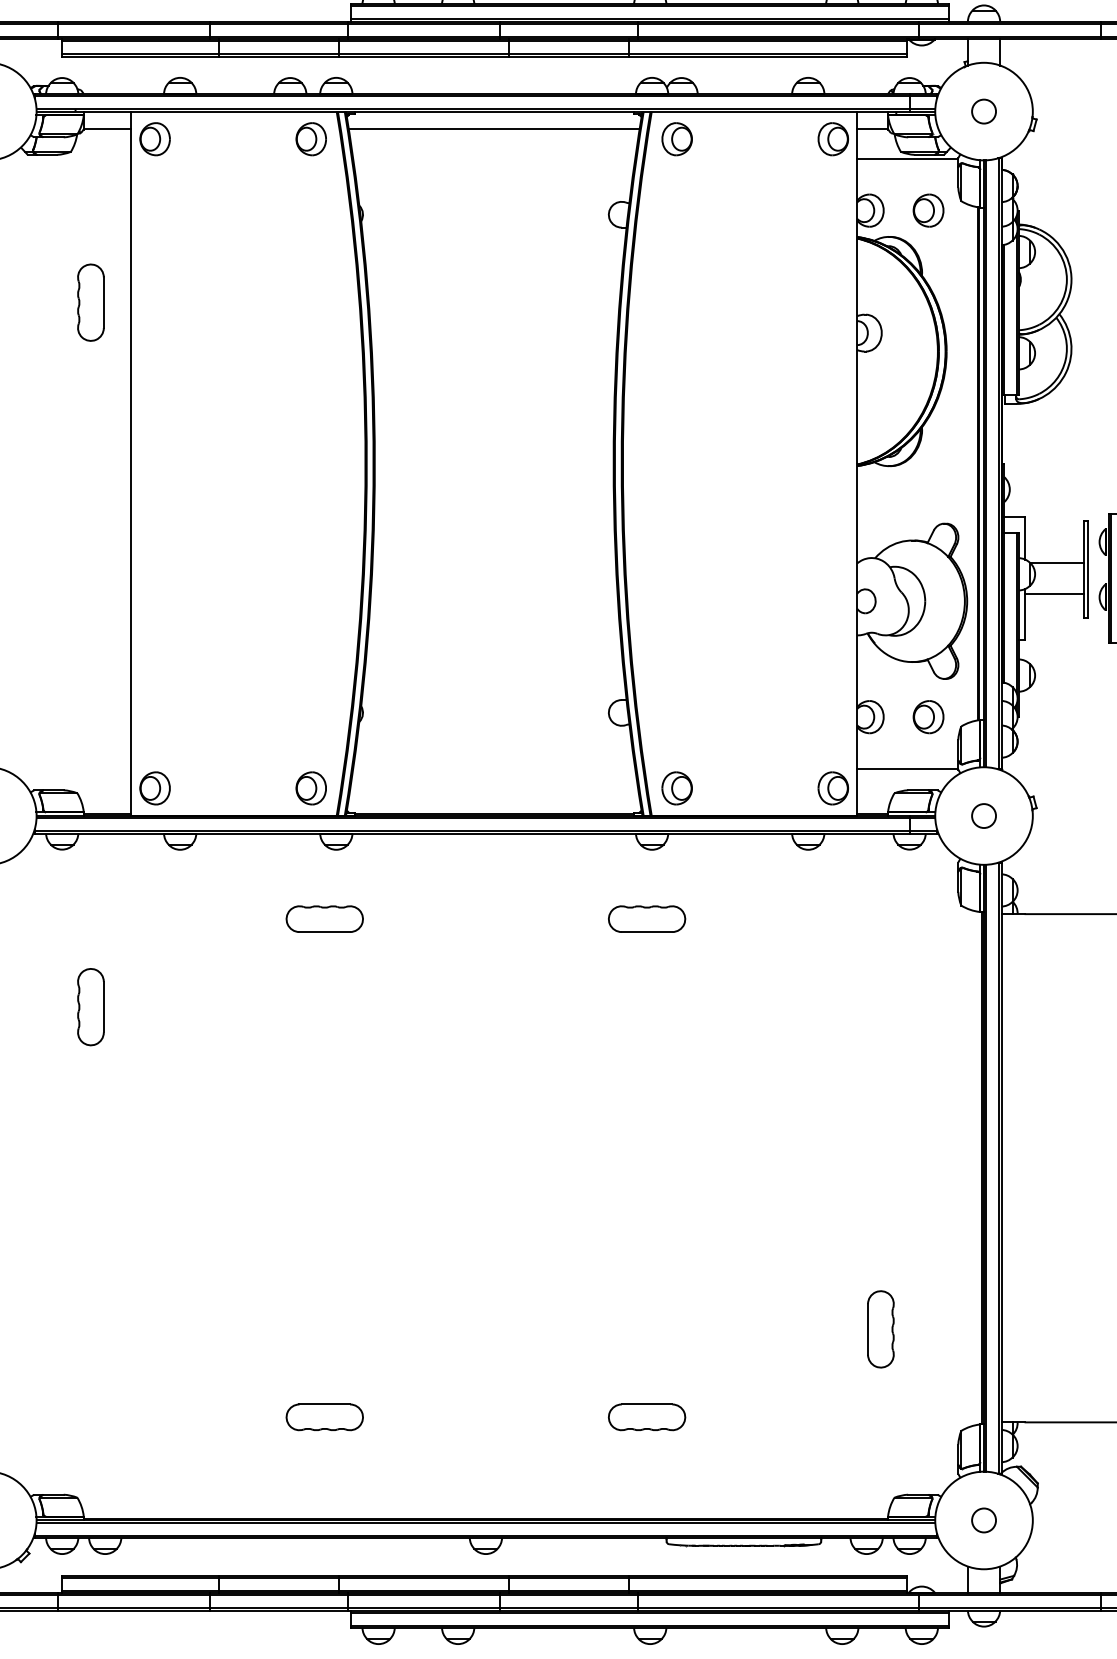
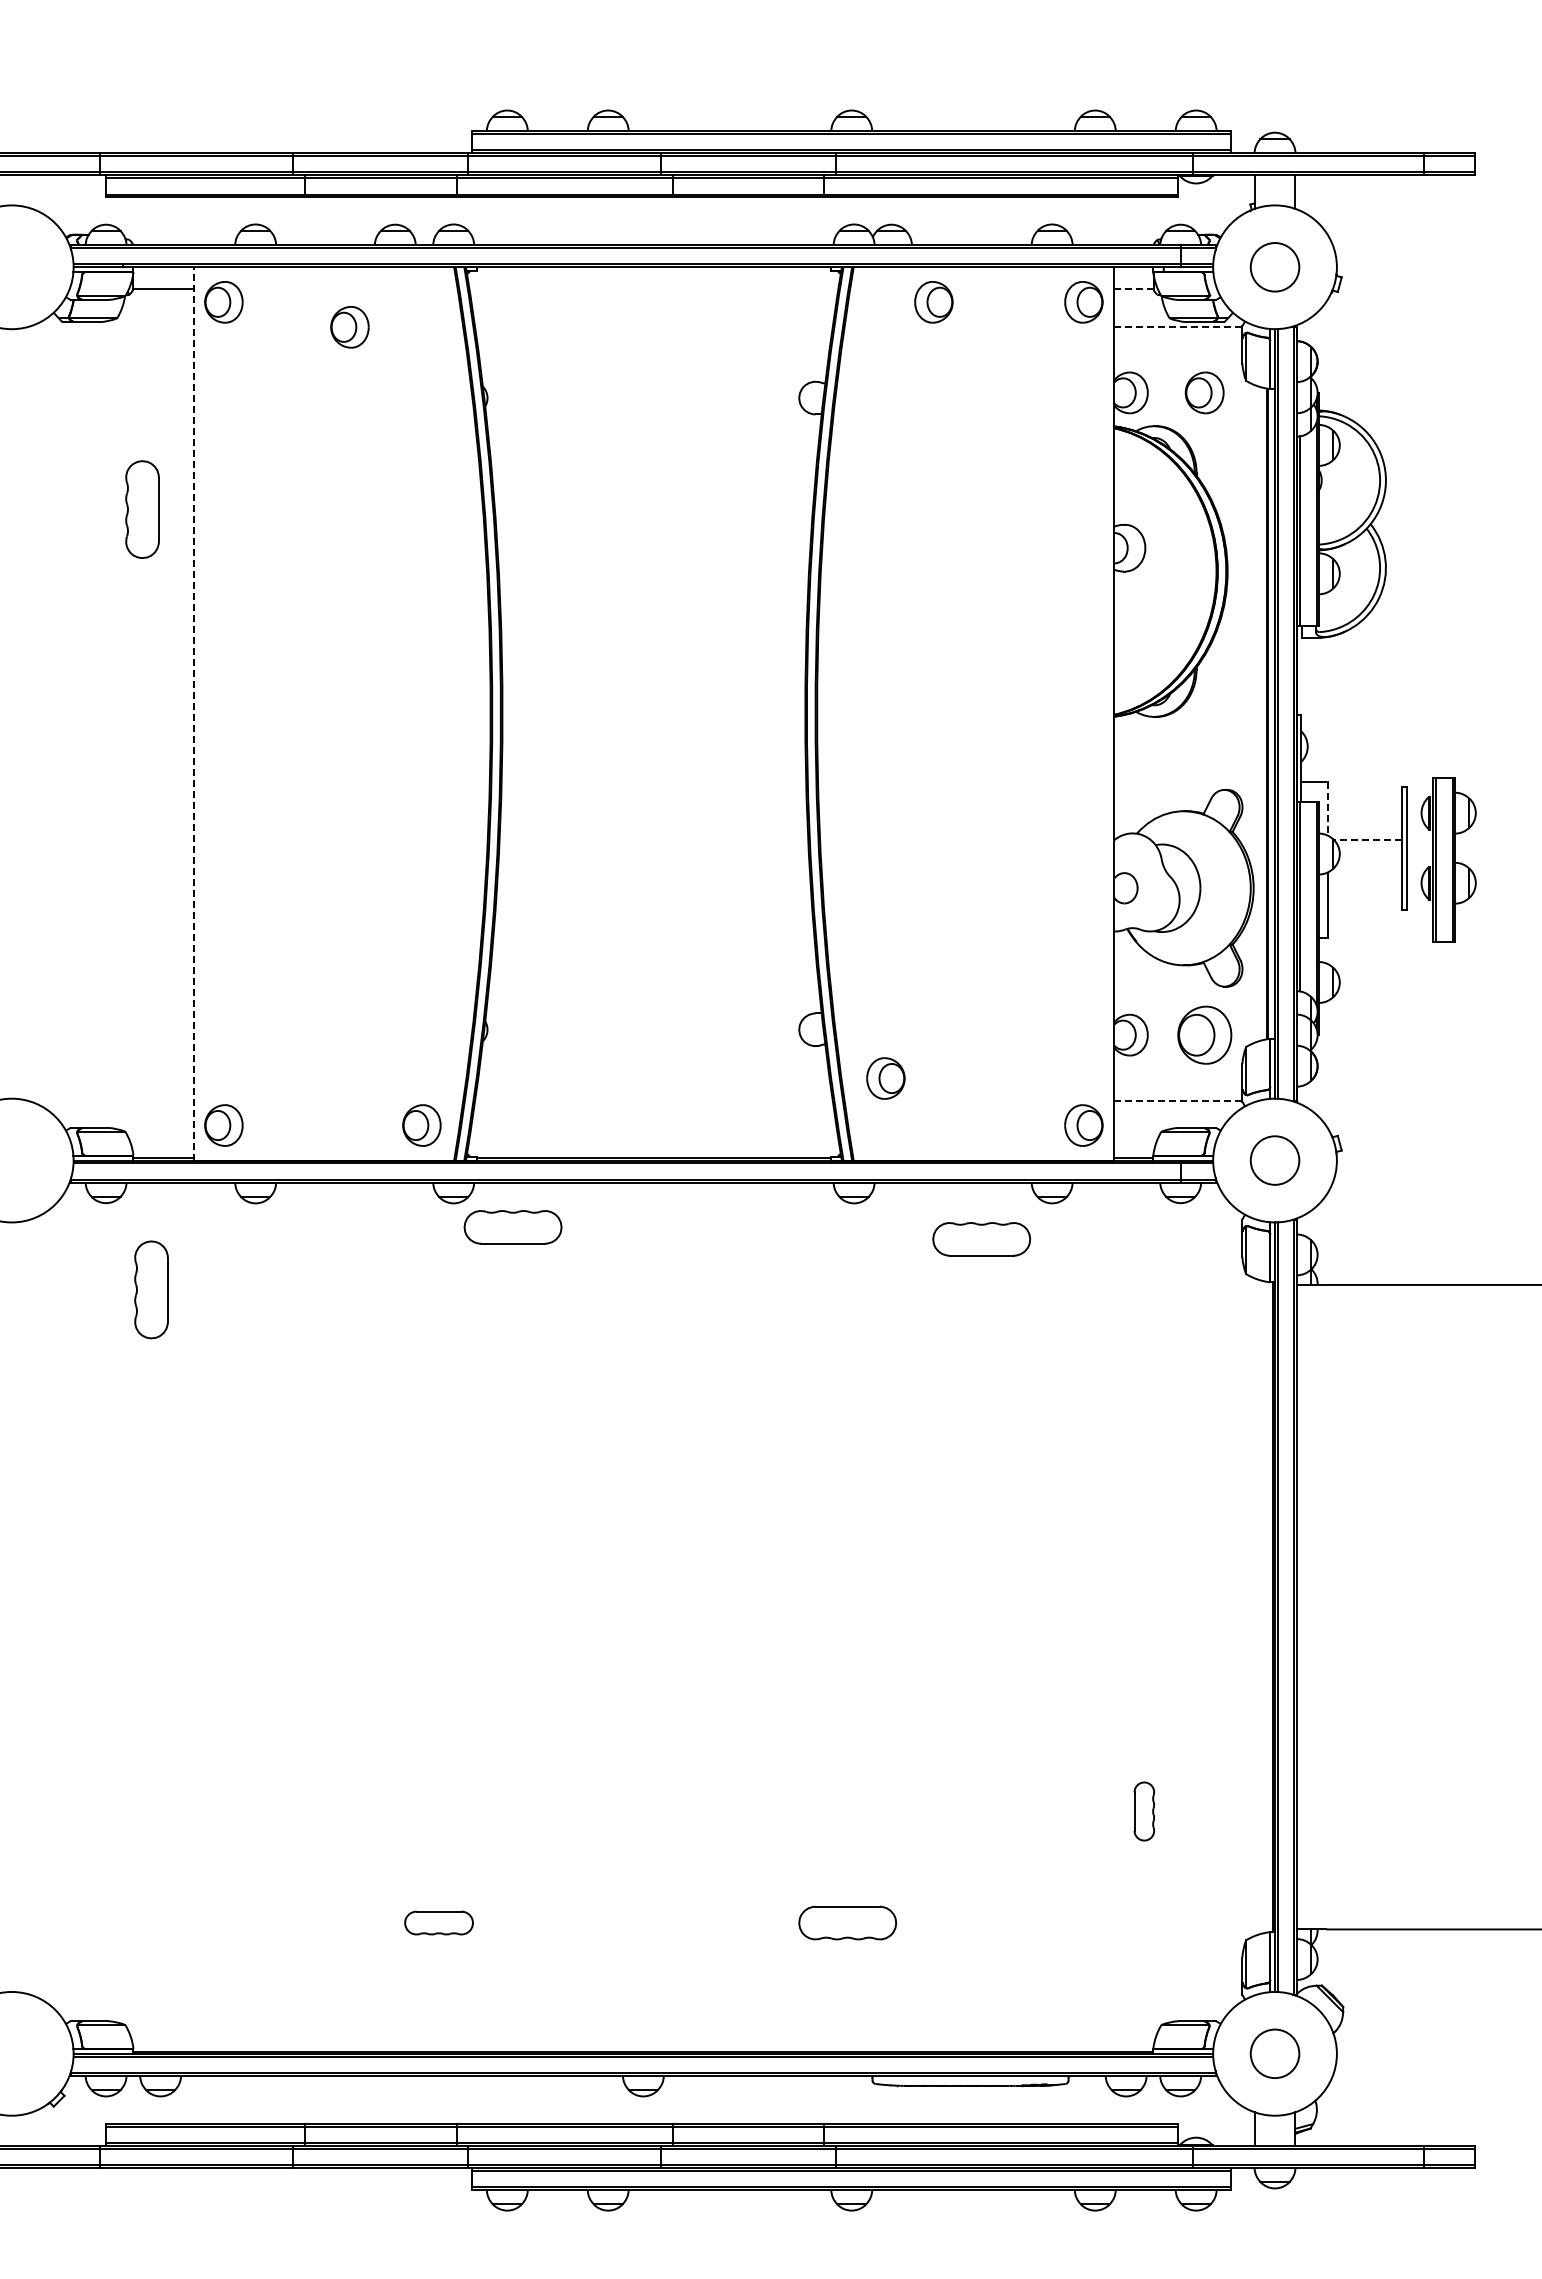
circle: (983, 111) -> (1274, 267), size x1.6
line: (493, 129) -> (653, 289), removed
line: (872, 129) -> (1133, 289), solid -> dashed
part: (310, 139) -> (349, 327), moved
part: (676, 139) -> (933, 302), moved
line: (907, 158) -> (1178, 326), solid -> dashed
line: (131, 463) -> (193, 713), solid -> dashed
line: (1025, 538) -> (1327, 808), solid -> dashed
line: (1056, 563) -> (1367, 840), solid -> dashed
line: (1054, 594) -> (1364, 879), removed
part: (928, 716) -> (1204, 1034), size x1.4
line: (907, 769) -> (1177, 1101), solid -> dashed
part: (676, 788) -> (885, 1078), moved
circle: (983, 815) -> (1274, 1160), size x1.6
part: (324, 919) -> (512, 1227), moved
part: (646, 919) -> (981, 1239), moved
part: (90, 1006) -> (151, 1289), moved
part: (881, 1329) -> (1144, 1811), size x0.6
part: (324, 1416) -> (438, 1922), size x0.7
circle: (983, 1520) -> (1274, 2053), size x1.6

